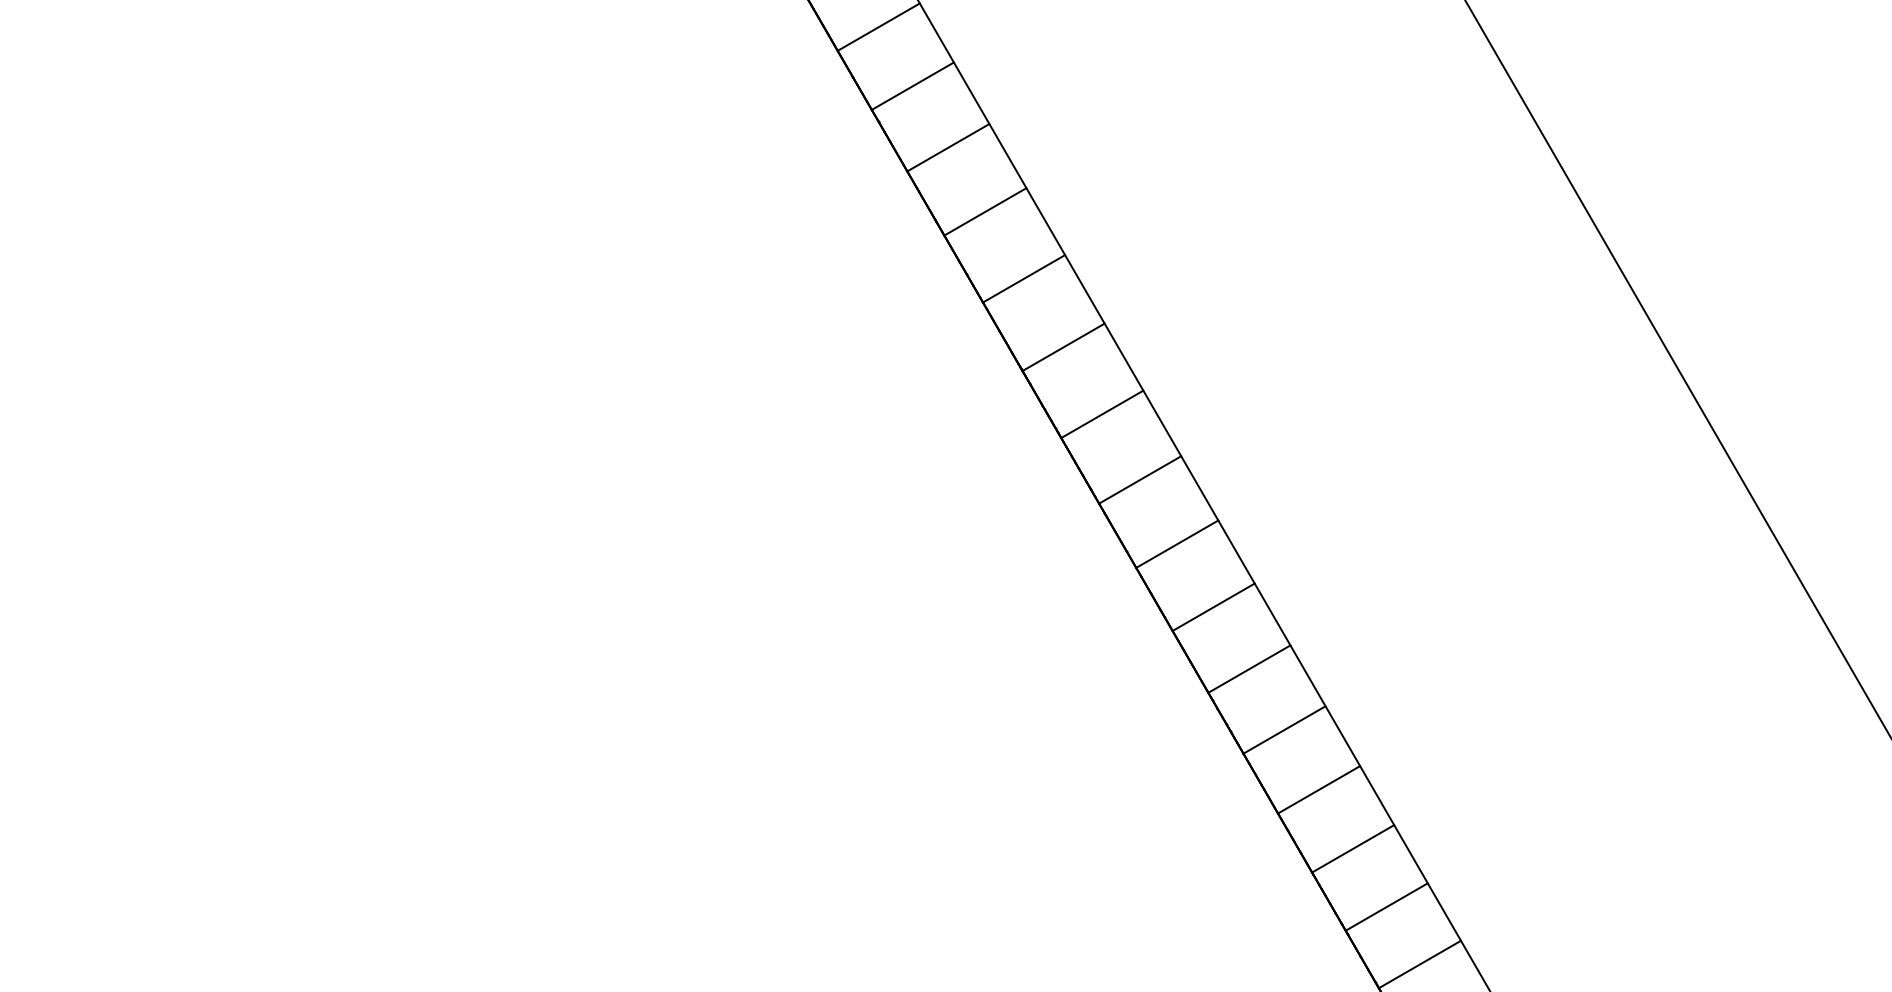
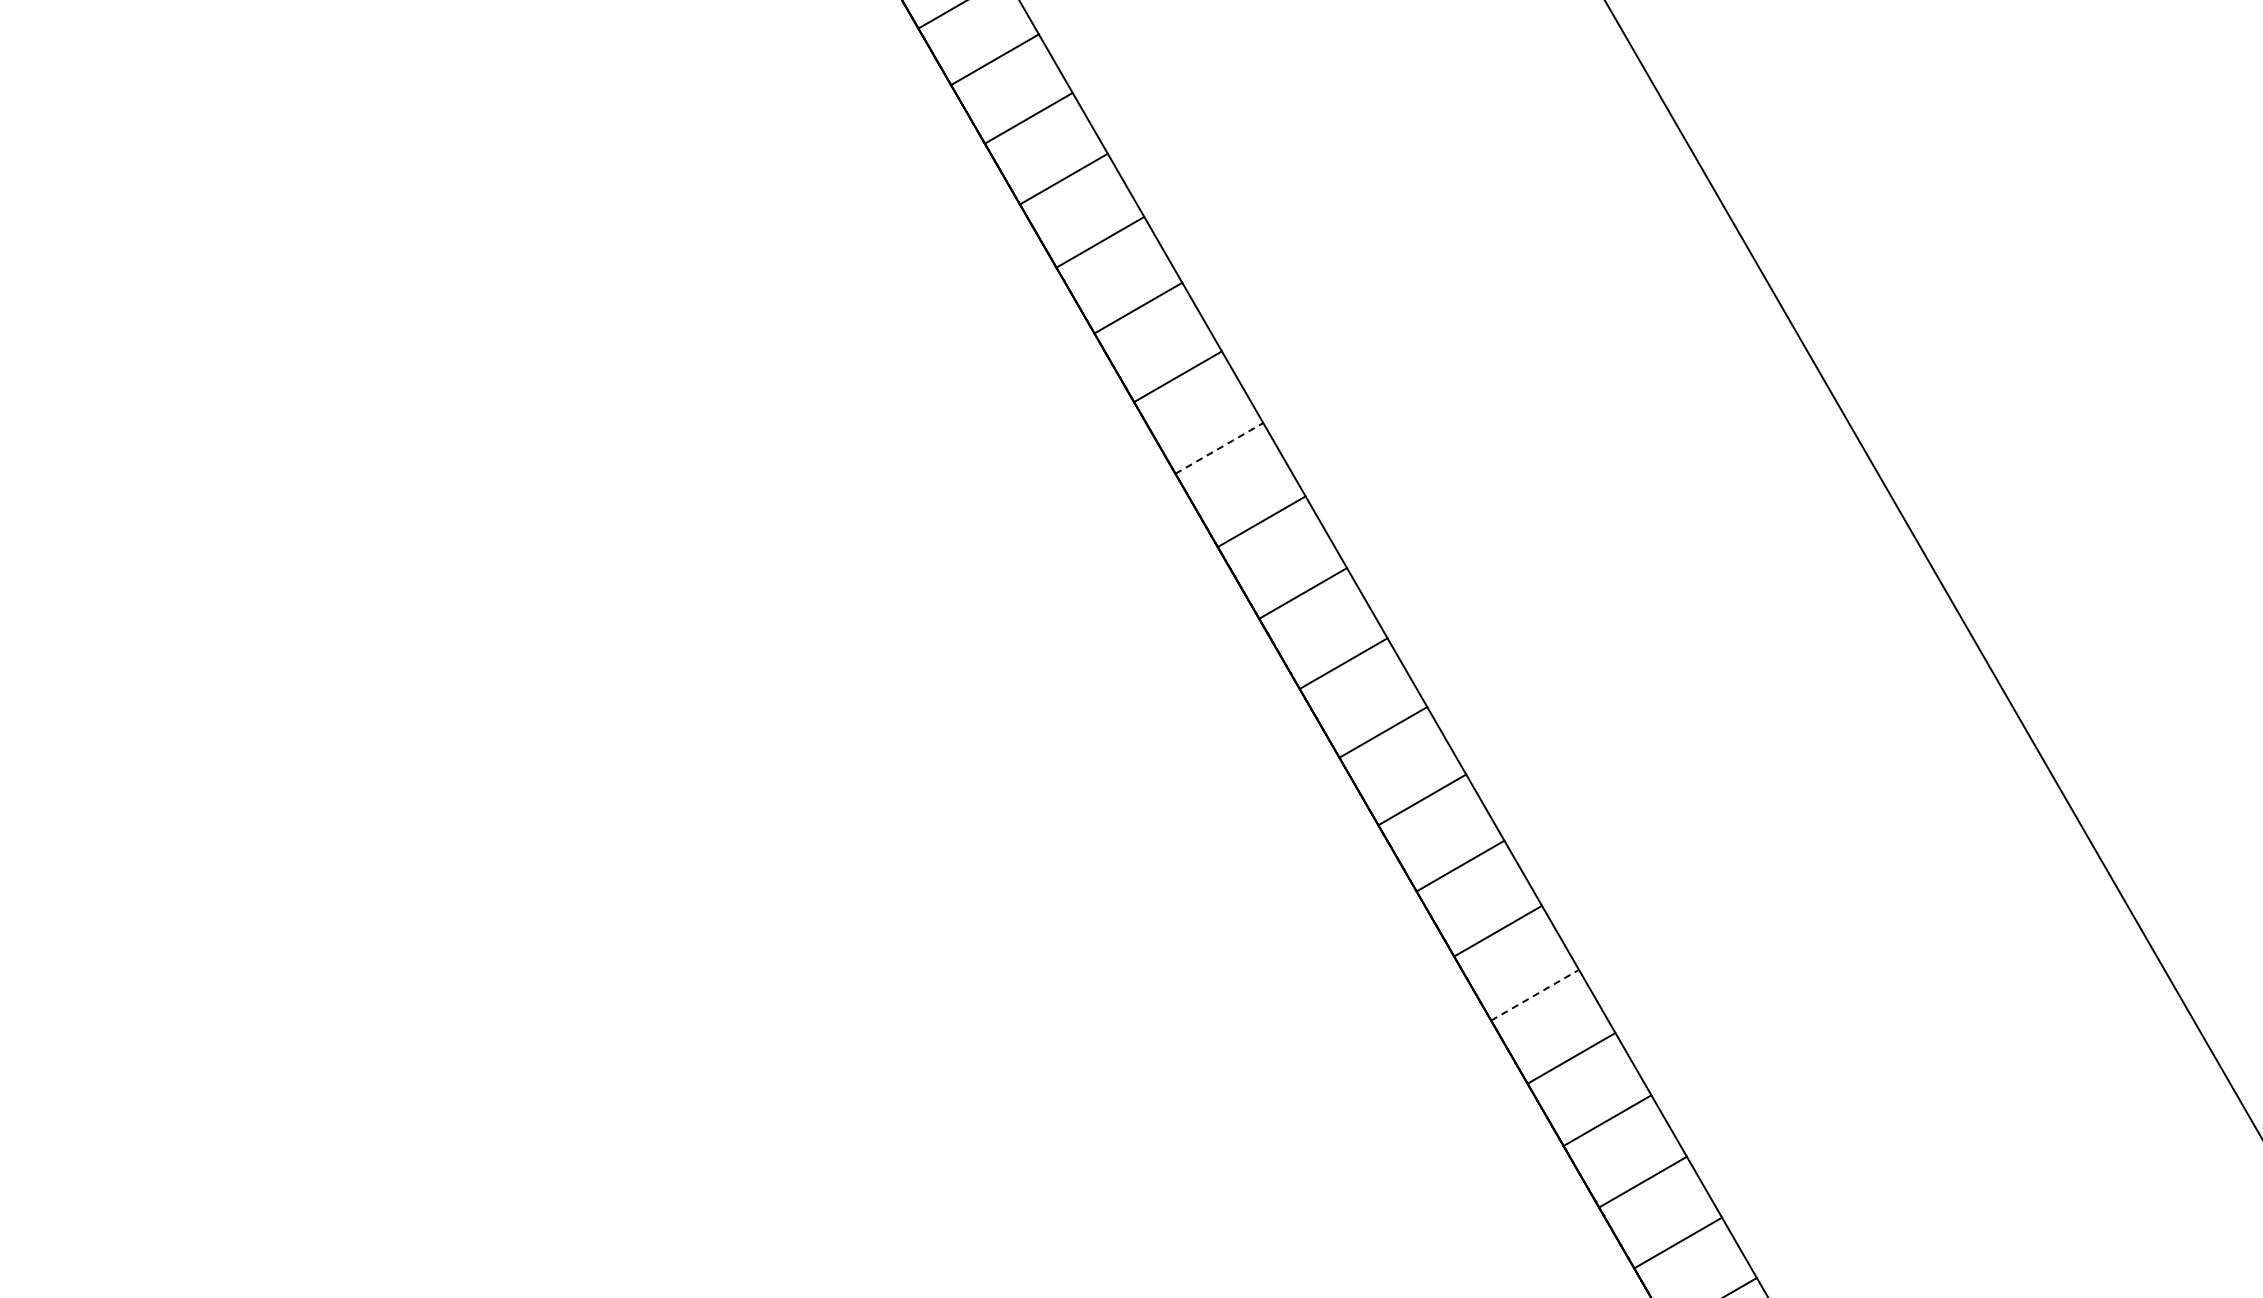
line: (1024, 278) -> (1219, 448), solid -> dashed
line: (1319, 790) -> (1535, 995), solid -> dashed

